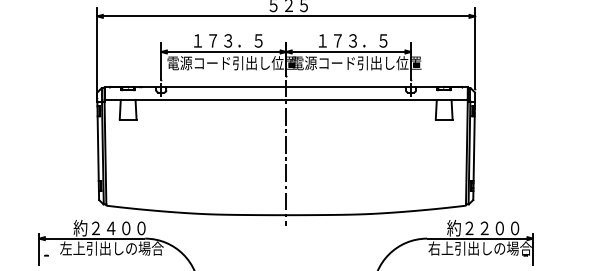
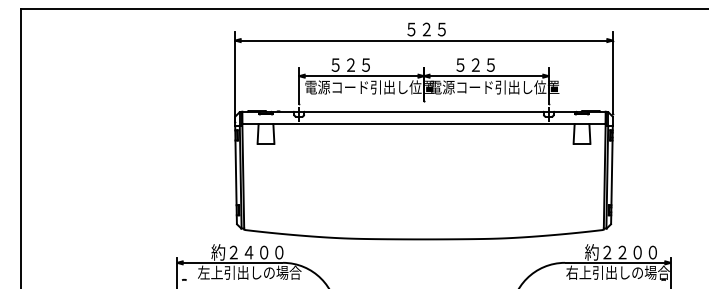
text: (227, 40) -> (365, 64), １７３．５ -> ５２５
text: (352, 40) -> (490, 64), １７３．５ -> ５２５
line: (286, 152) -> (424, 176), removed

